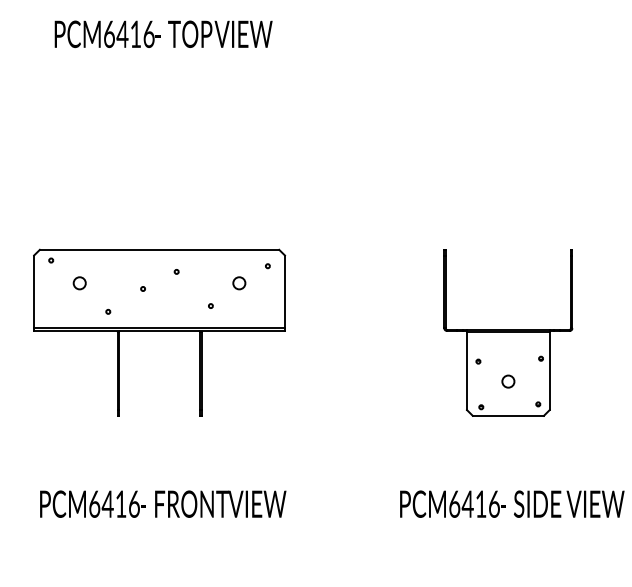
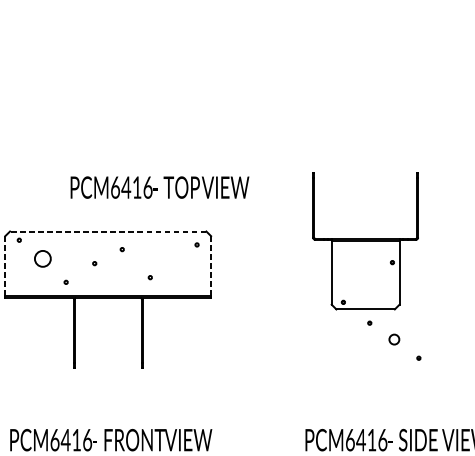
text: (163, 34) -> (159, 187), moved
line: (159, 249) -> (108, 231), solid -> dashed
circle: (79, 283) -> (42, 259), size x1.6
circle: (239, 283) -> (173, 259), removed
line: (34, 291) -> (5, 265), solid -> dashed
line: (284, 291) -> (210, 265), solid -> dashed
part: (508, 332) -> (365, 241), moved

